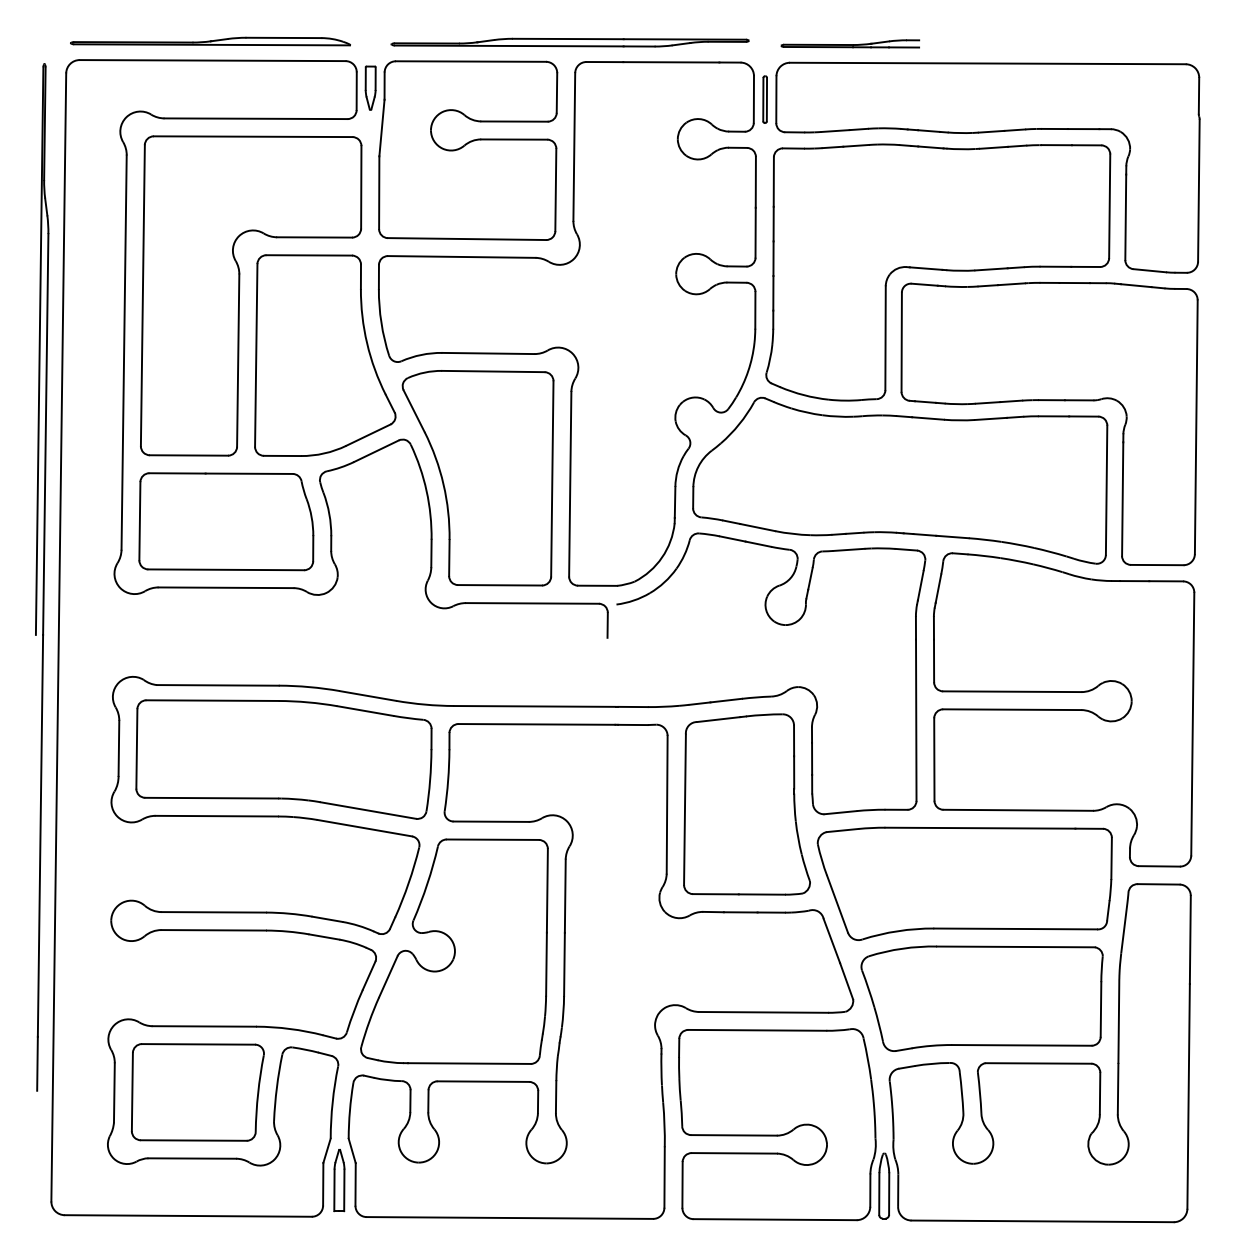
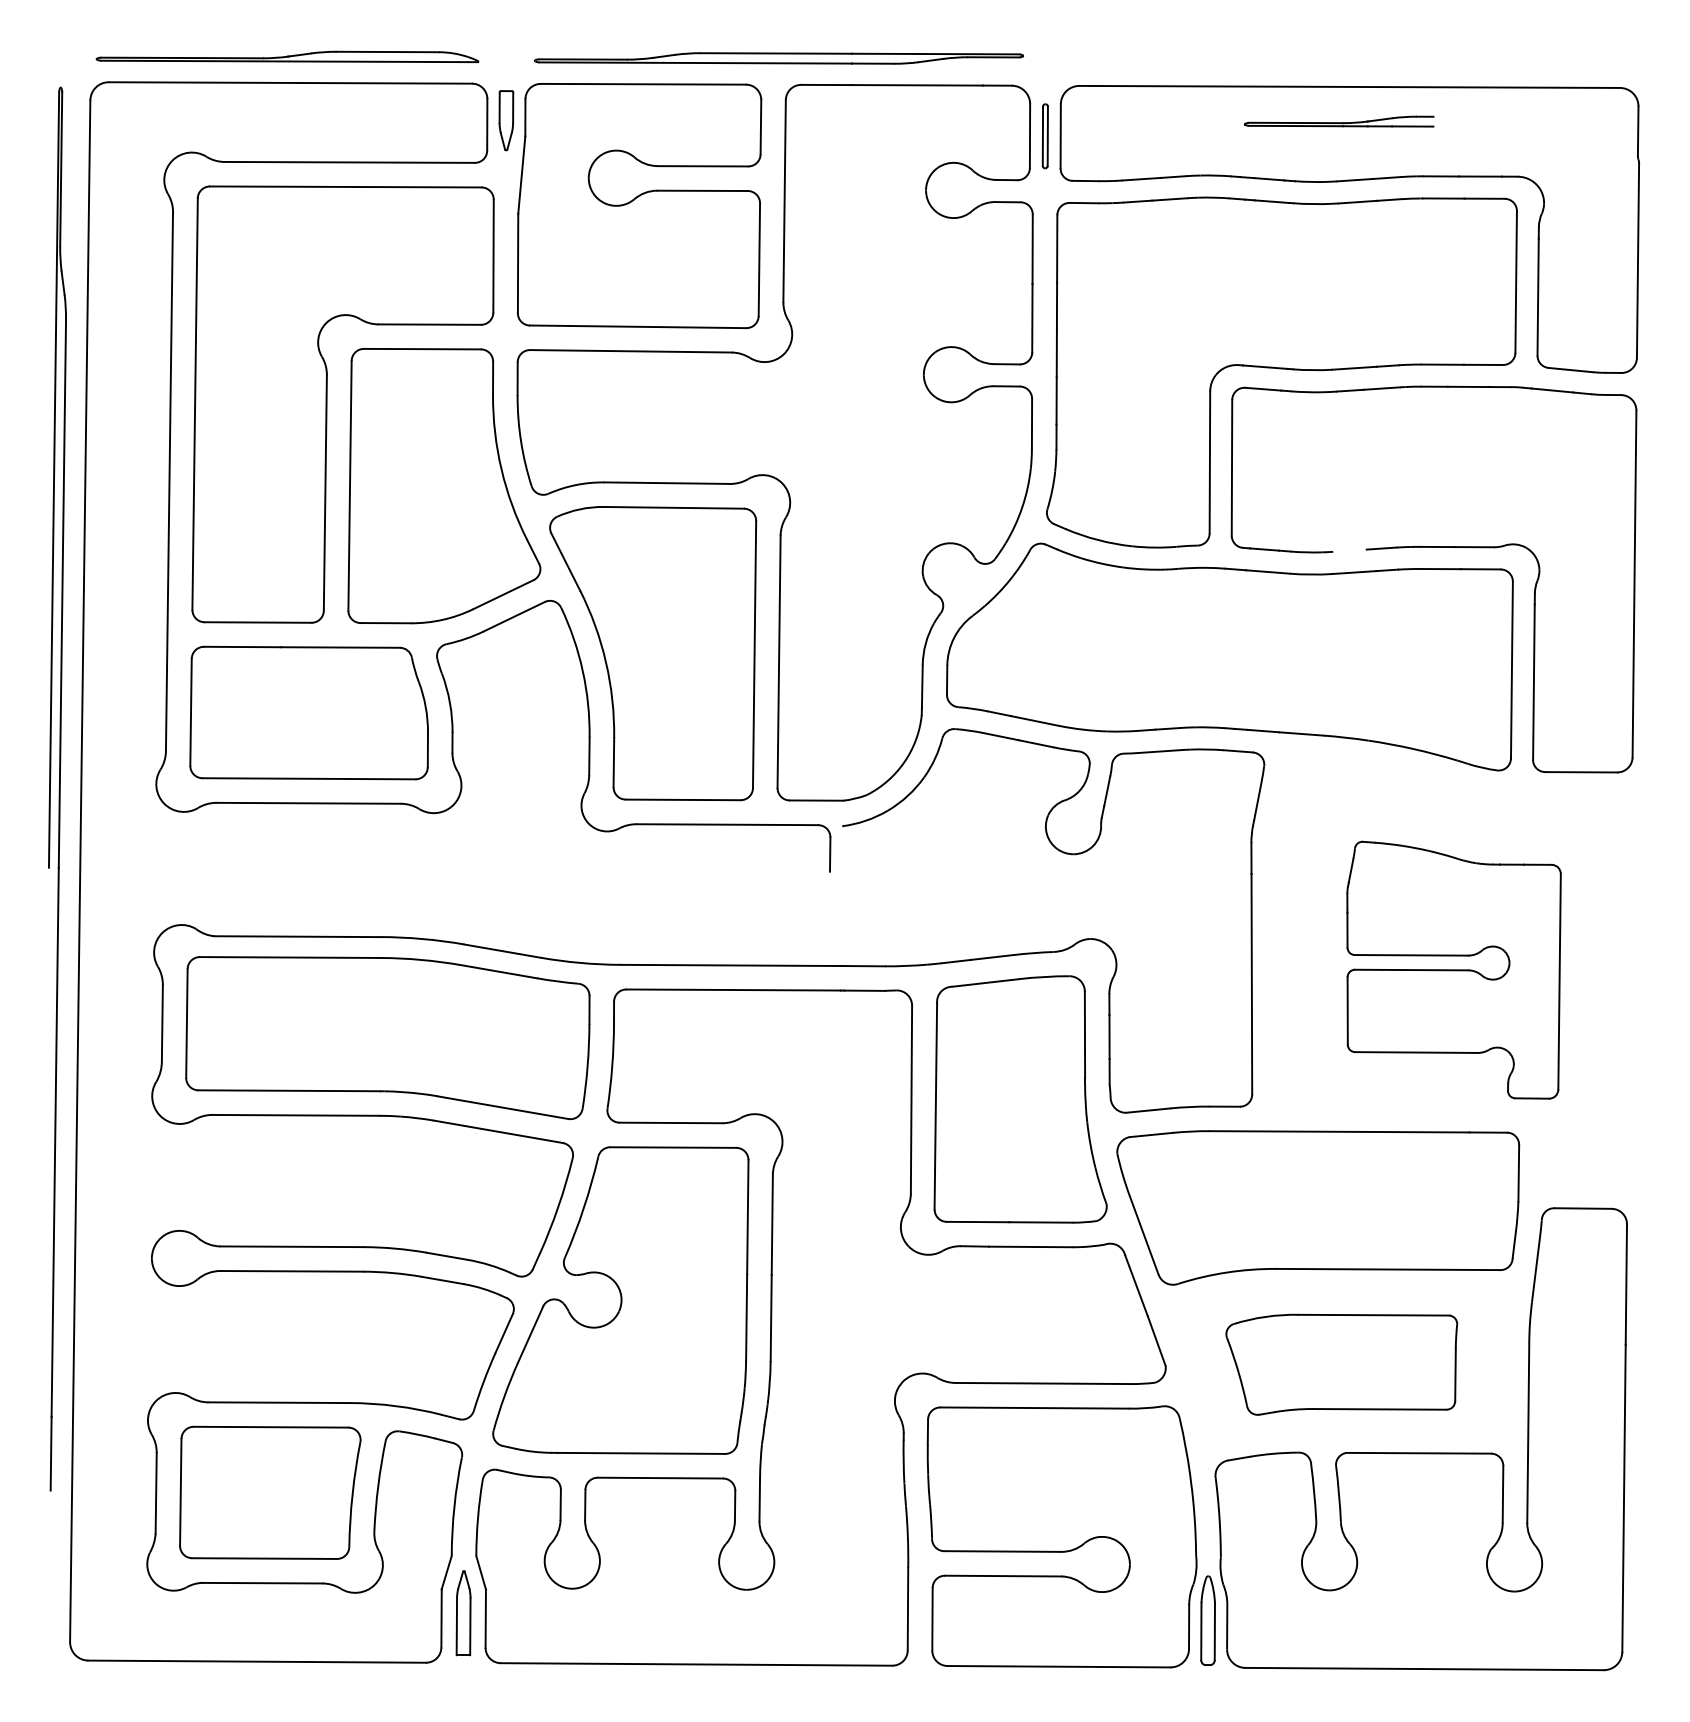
part: (850, 43) -> (1339, 121), moved
line: (987, 402) -> (1349, 550), removed
part: (1064, 709) -> (1454, 969), size x0.6
part: (981, 998) -> (1341, 1364), size x0.7

